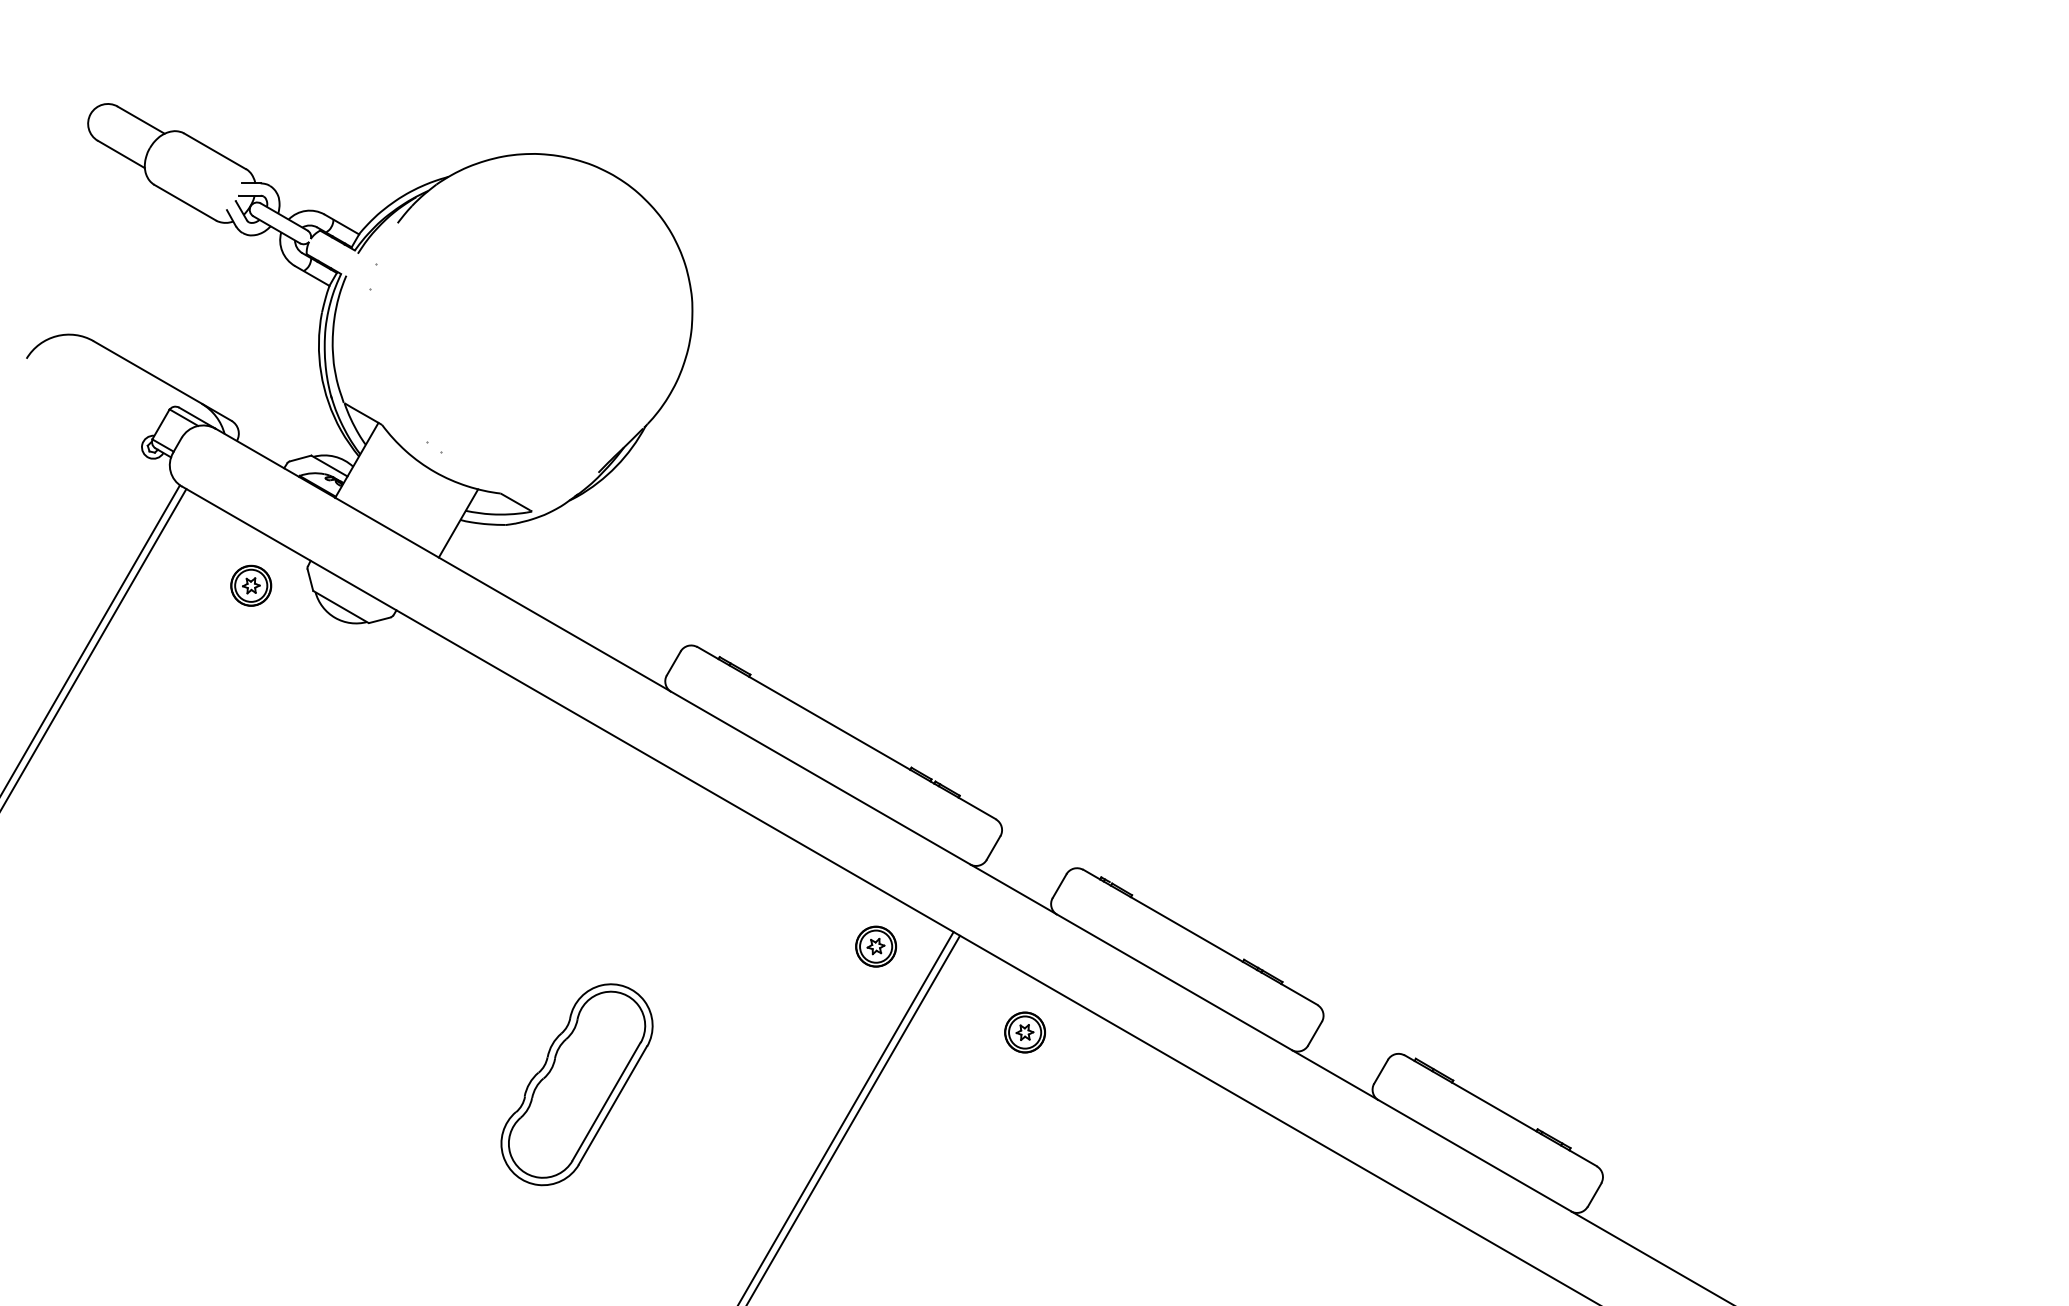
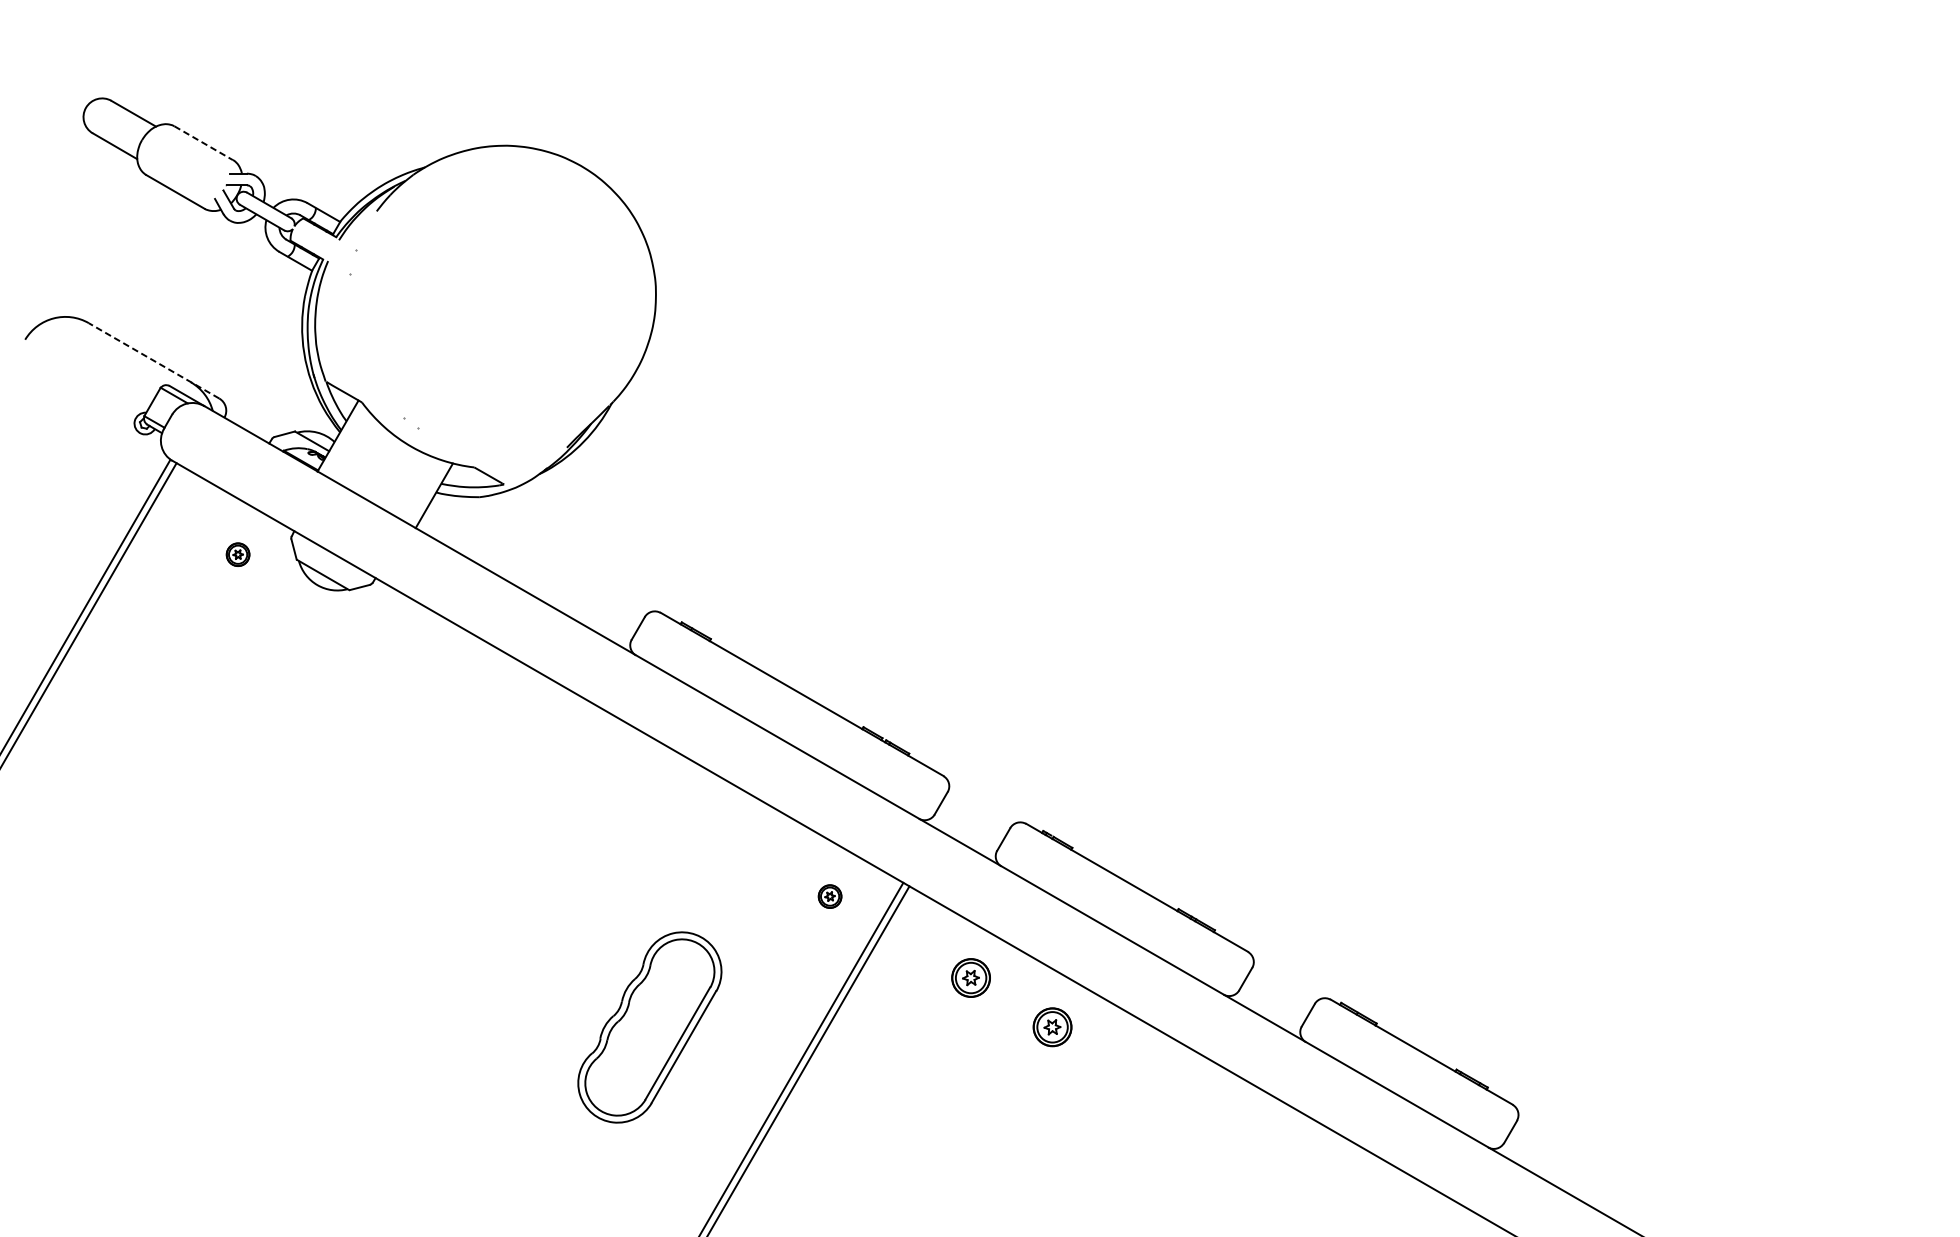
line: (214, 151) -> (203, 143), solid -> dashed
line: (162, 380) -> (153, 360), solid -> dashed
part: (251, 585) -> (238, 554), size x0.6
part: (876, 946) -> (830, 896), size x0.6
part: (576, 1084) -> (649, 1027), moved
part: (1110, 1084) -> (1051, 1027), added

